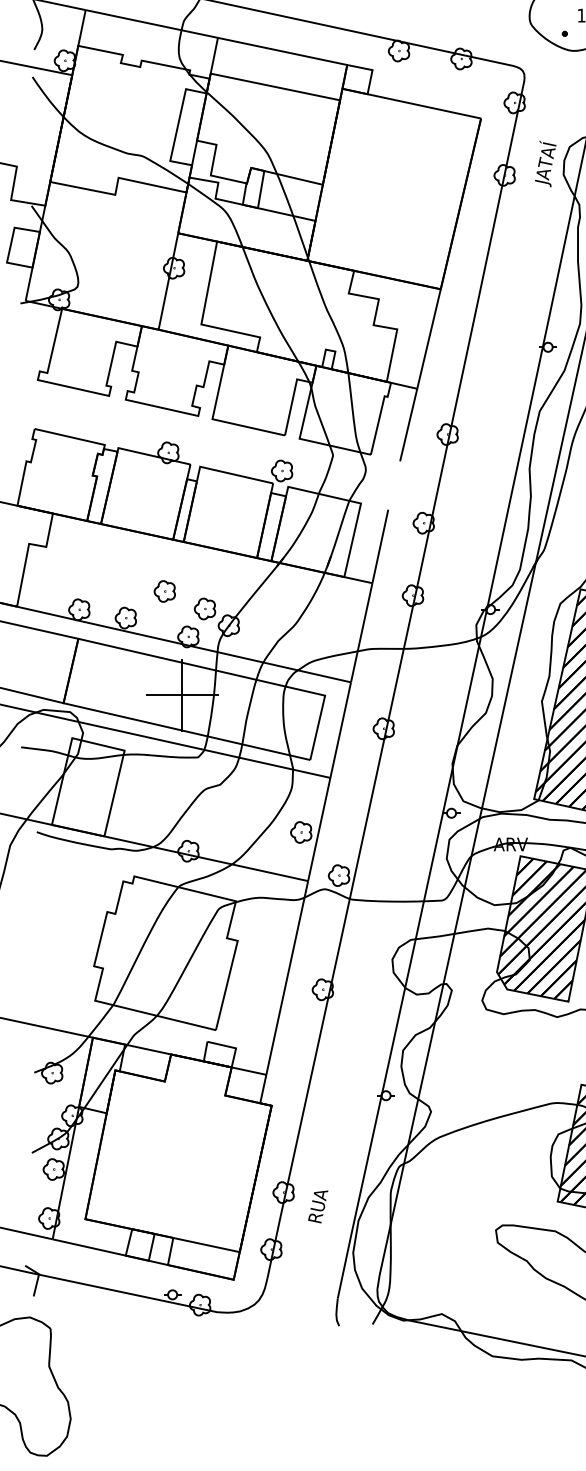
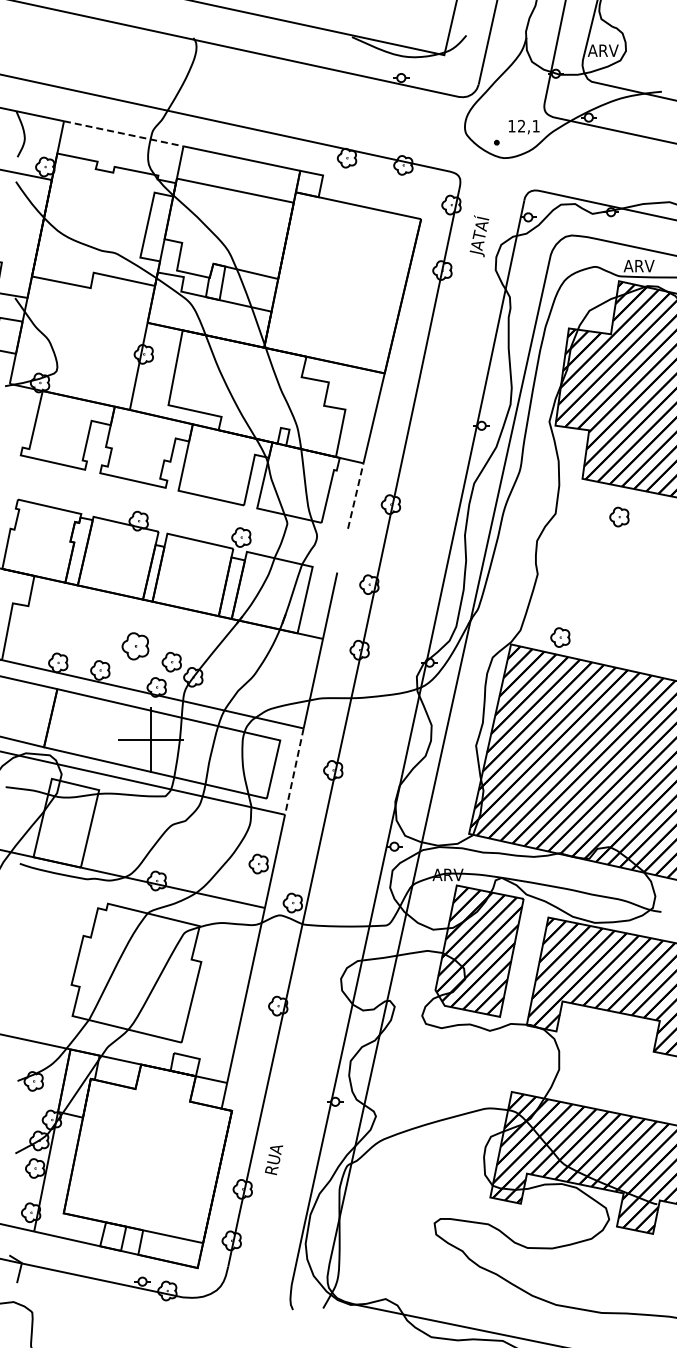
line: (152, 23) -> (124, 133), solid -> dashed
text: (545, 164) -> (479, 236), moved
line: (408, 425) -> (355, 496), solid -> dashed
part: (164, 591) -> (135, 646), size x1.4
line: (340, 731) -> (294, 772), solid -> dashed
text: (318, 1207) -> (274, 1160), moved

